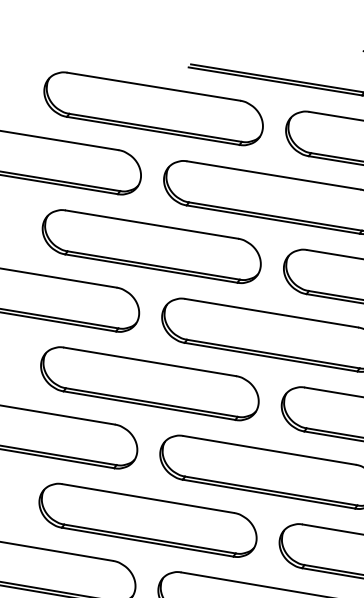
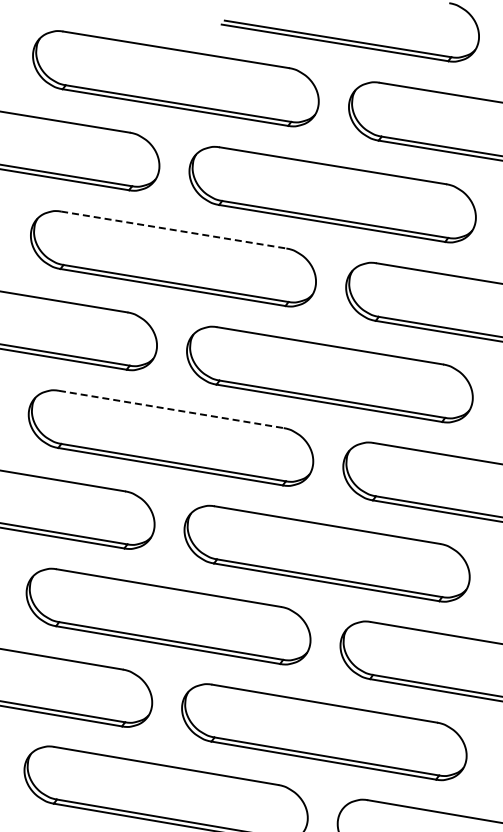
line: (152, 224) -> (174, 230), solid -> dashed
line: (150, 361) -> (171, 409), solid -> dashed

